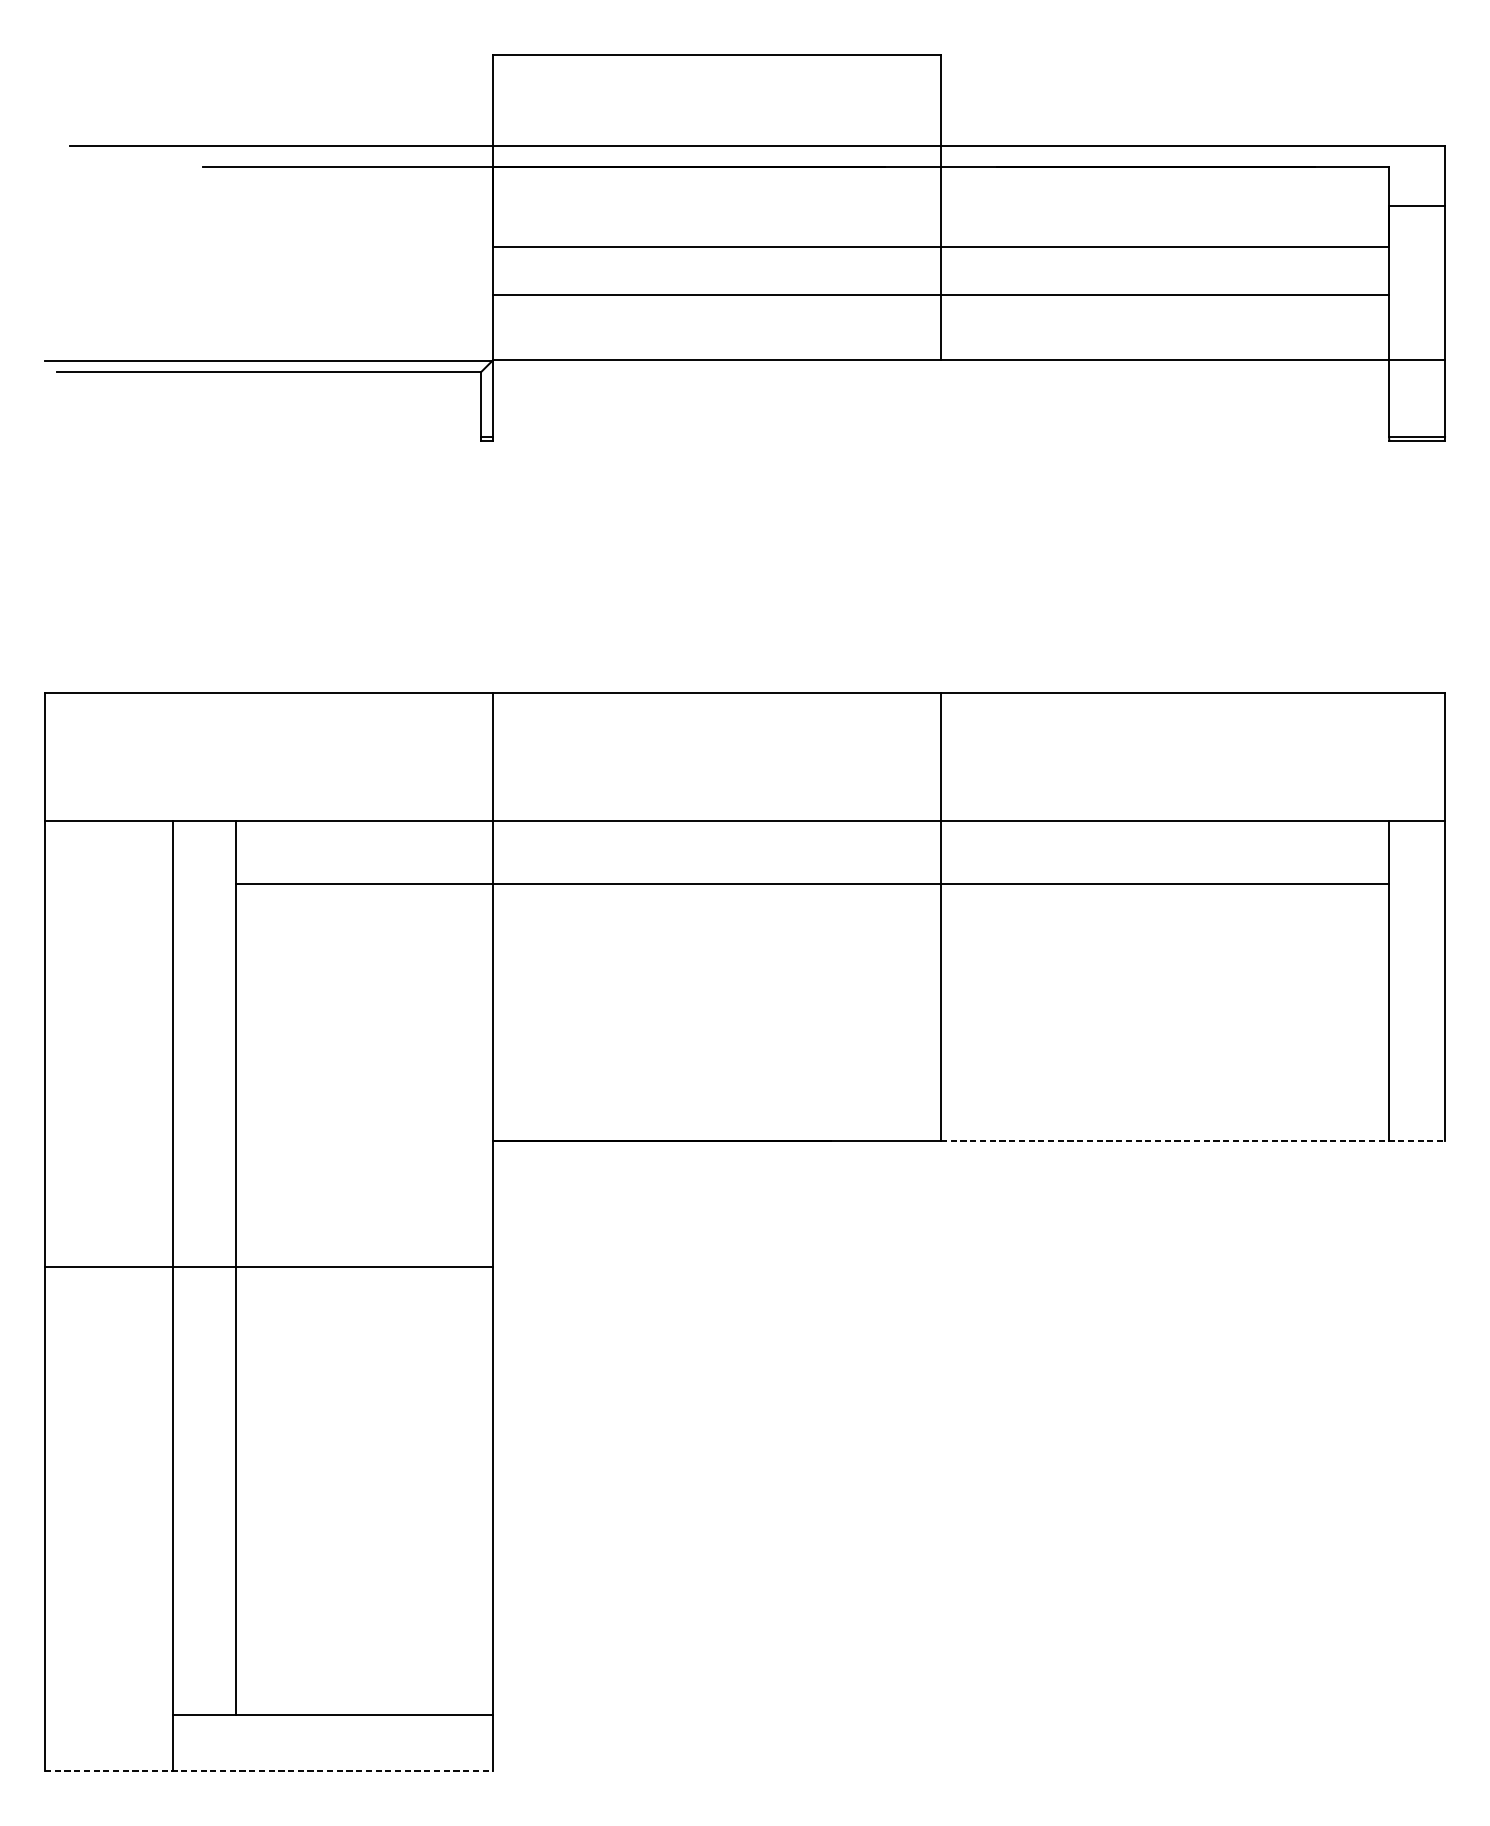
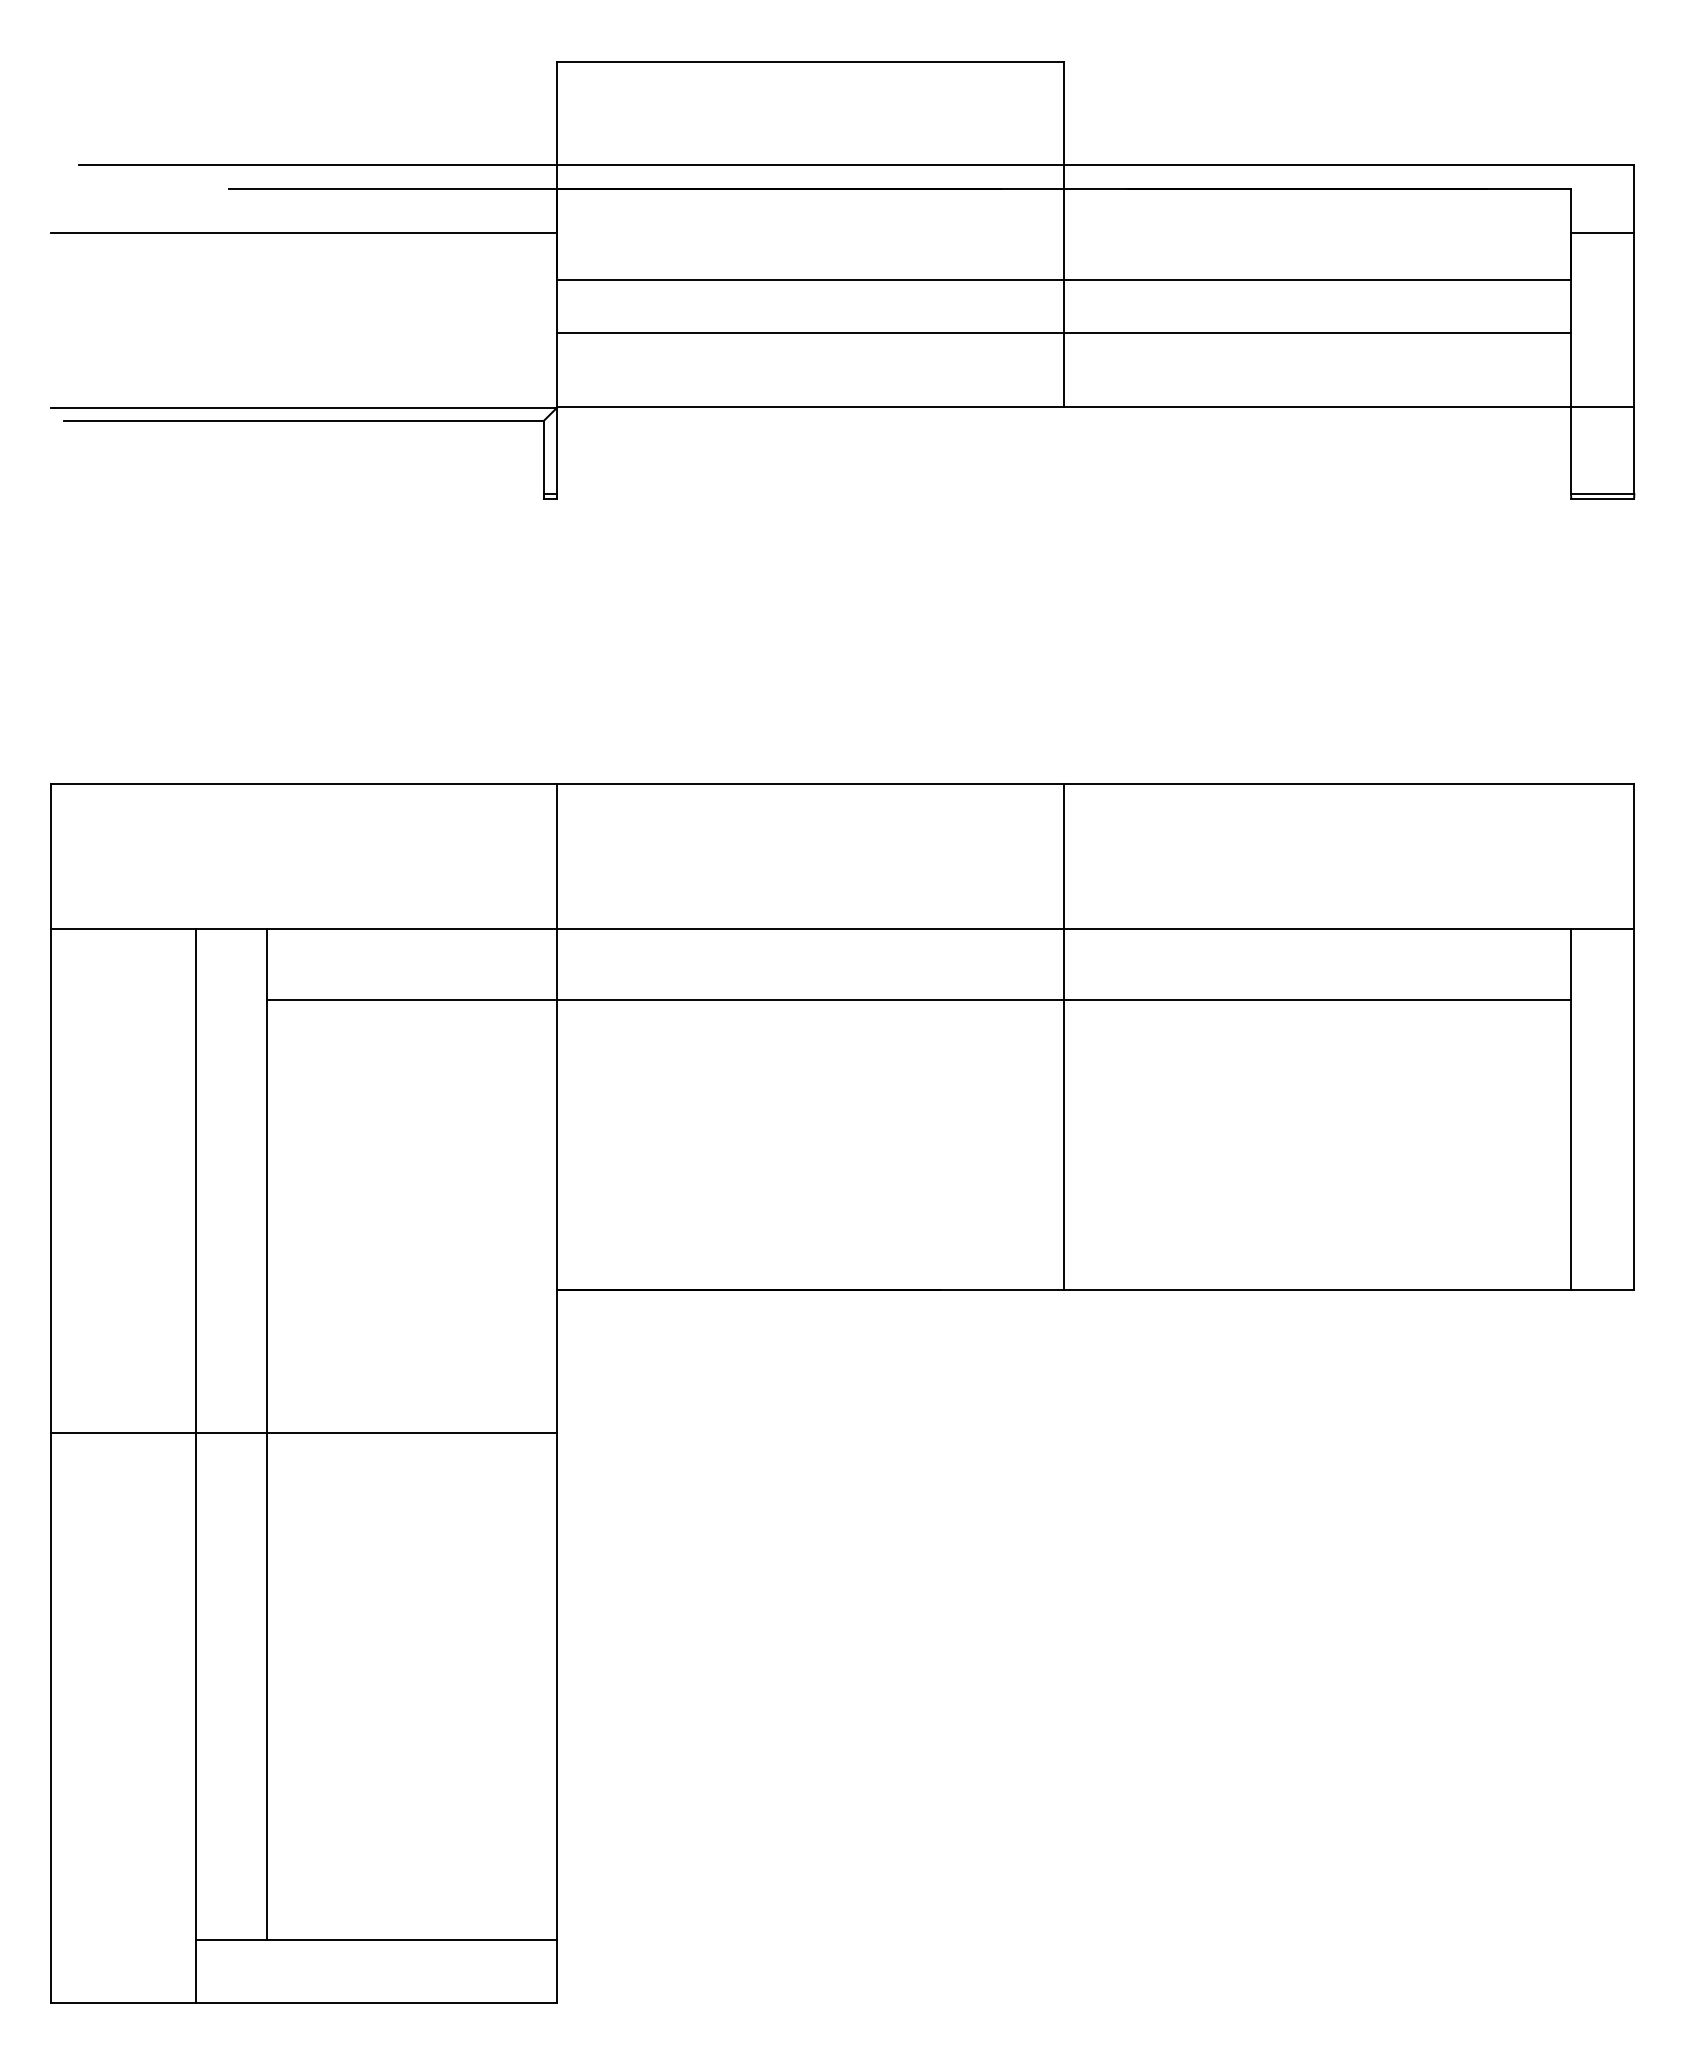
line: (268, 206) -> (303, 233), added
line: (1193, 1141) -> (1349, 1290), dashed -> solid
line: (269, 1771) -> (304, 2003), dashed -> solid

